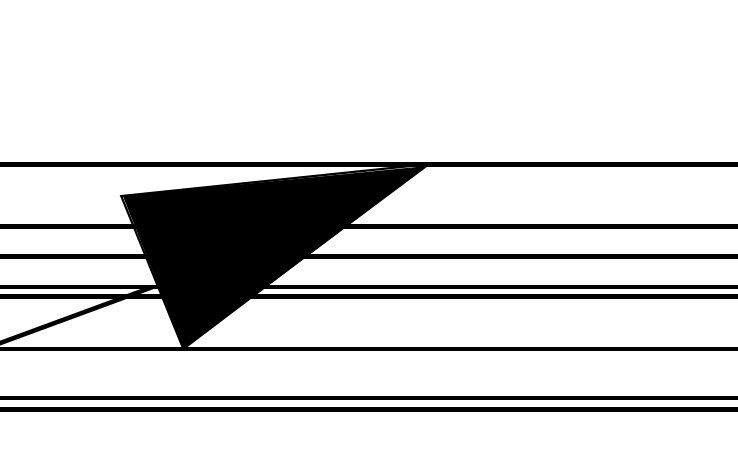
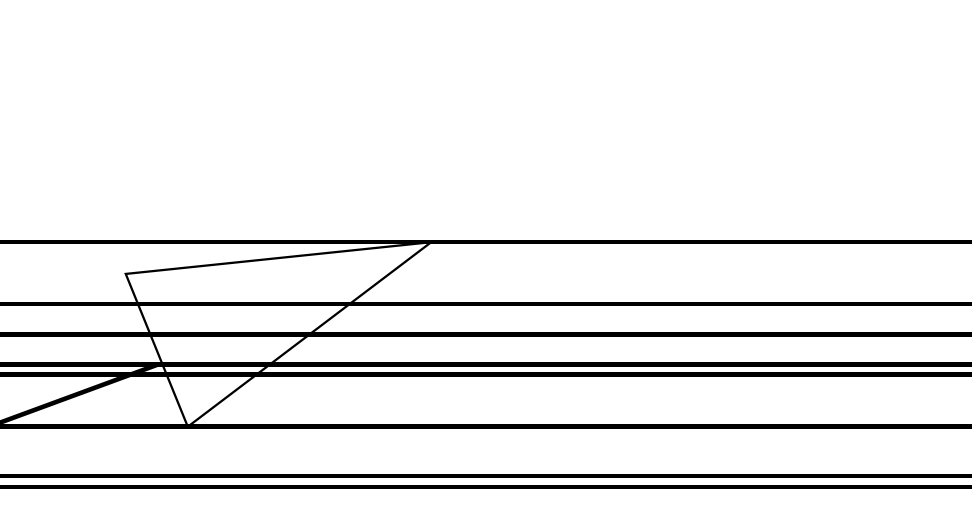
fill: (275, 256) -> (279, 334), removed

